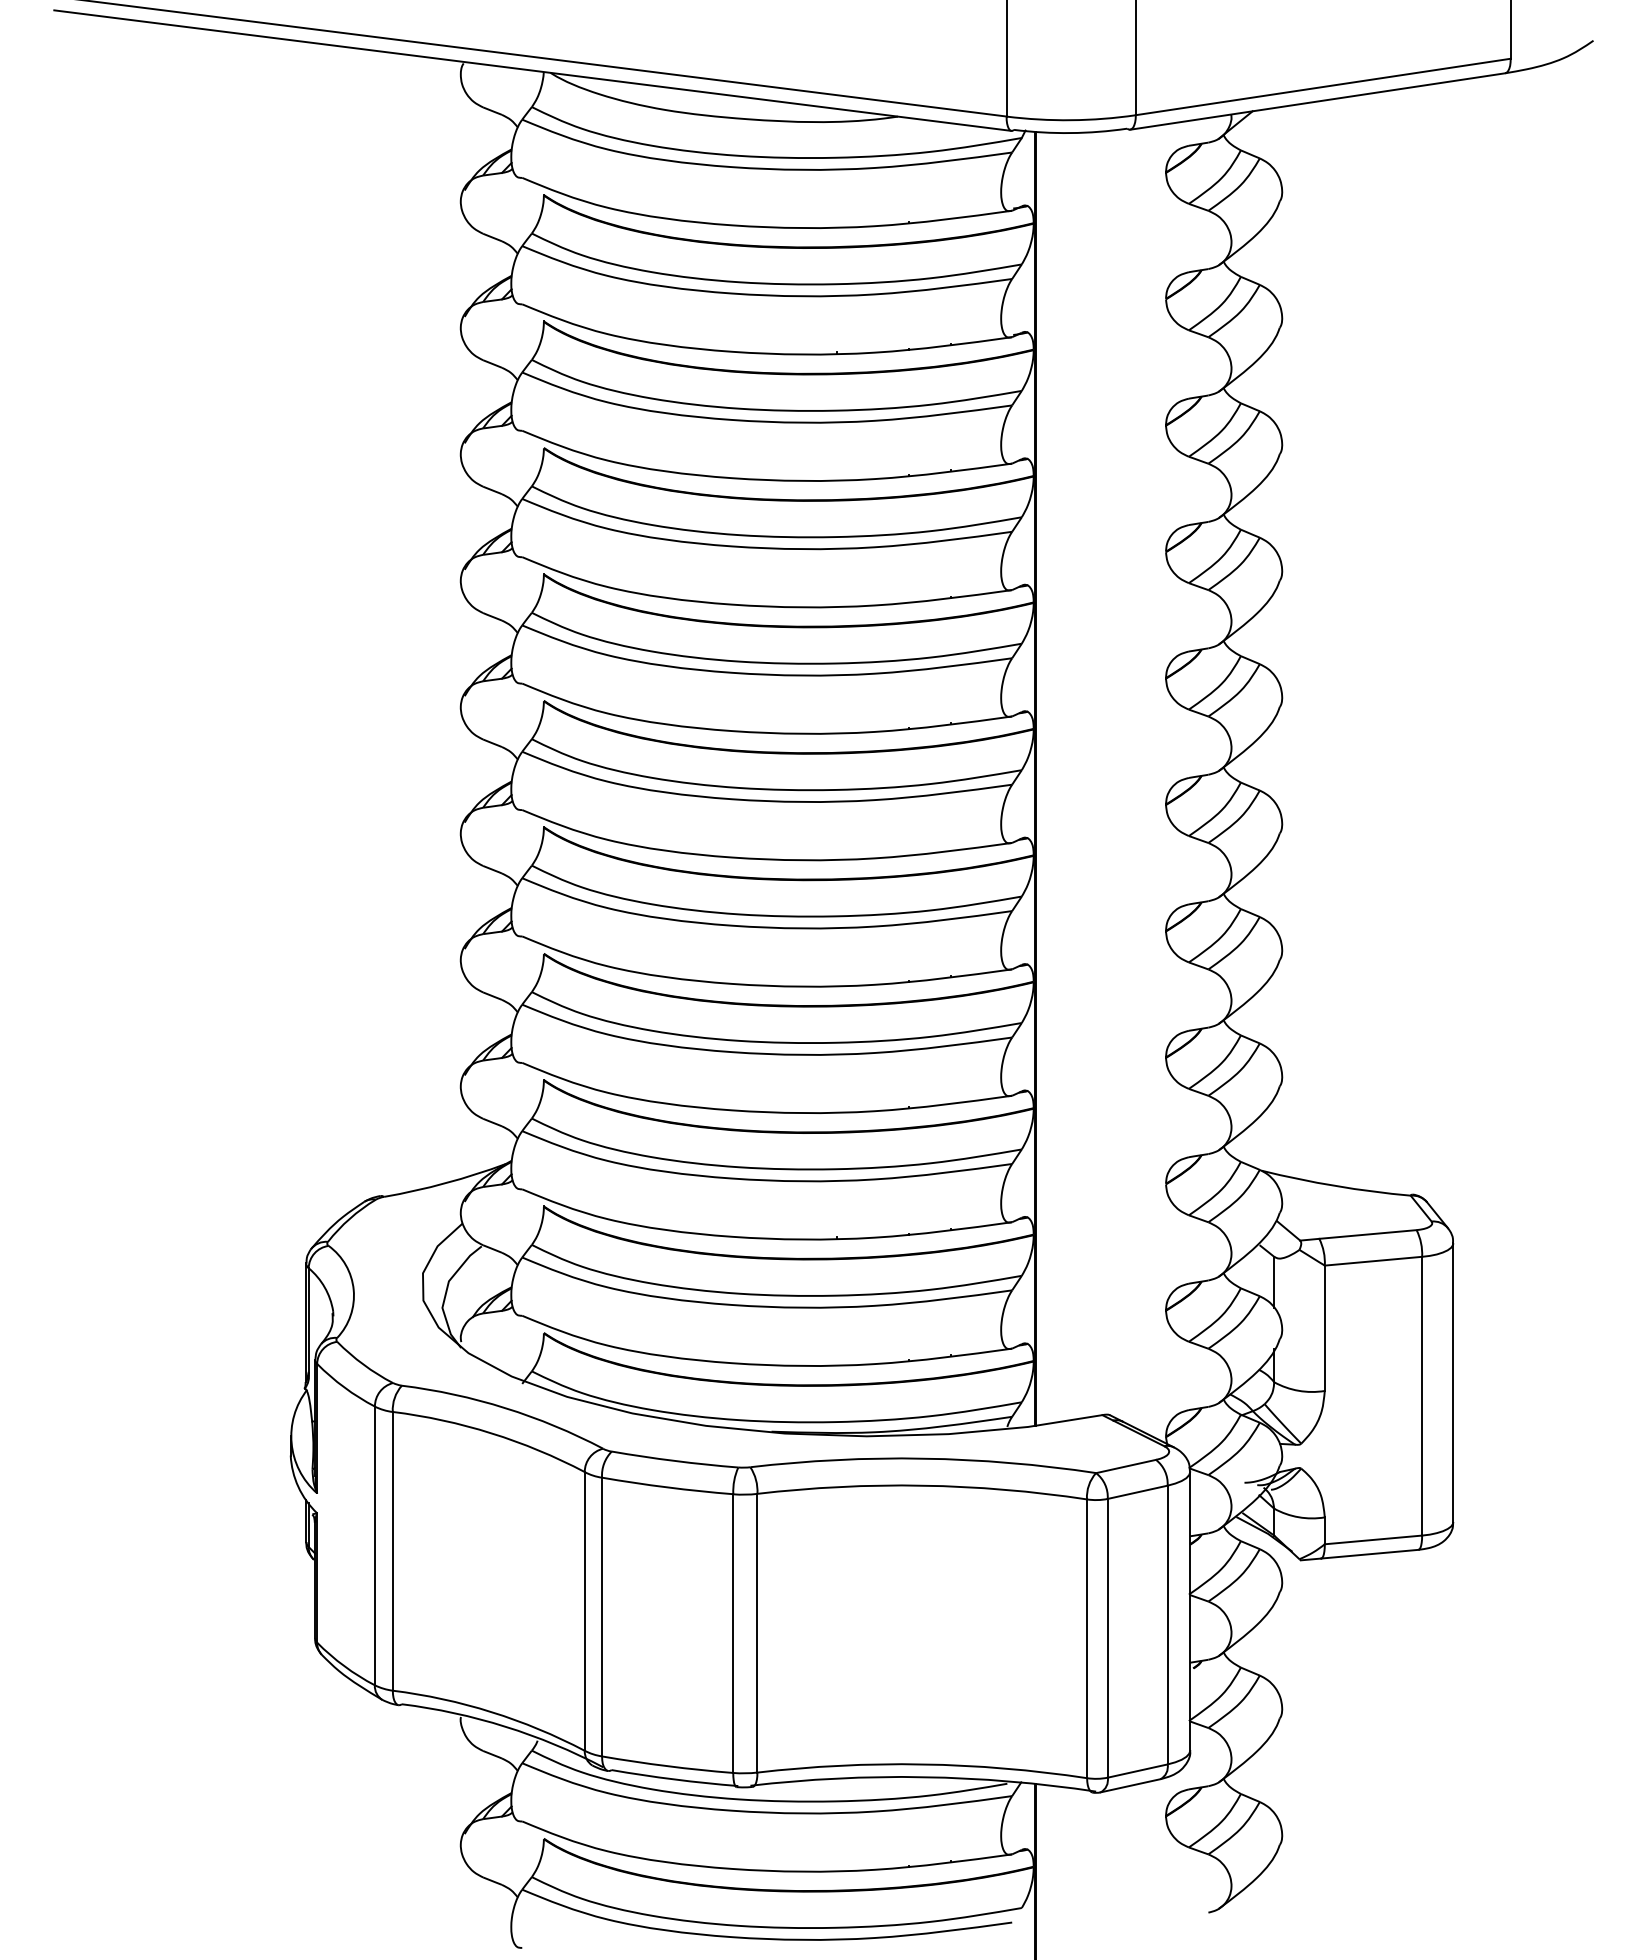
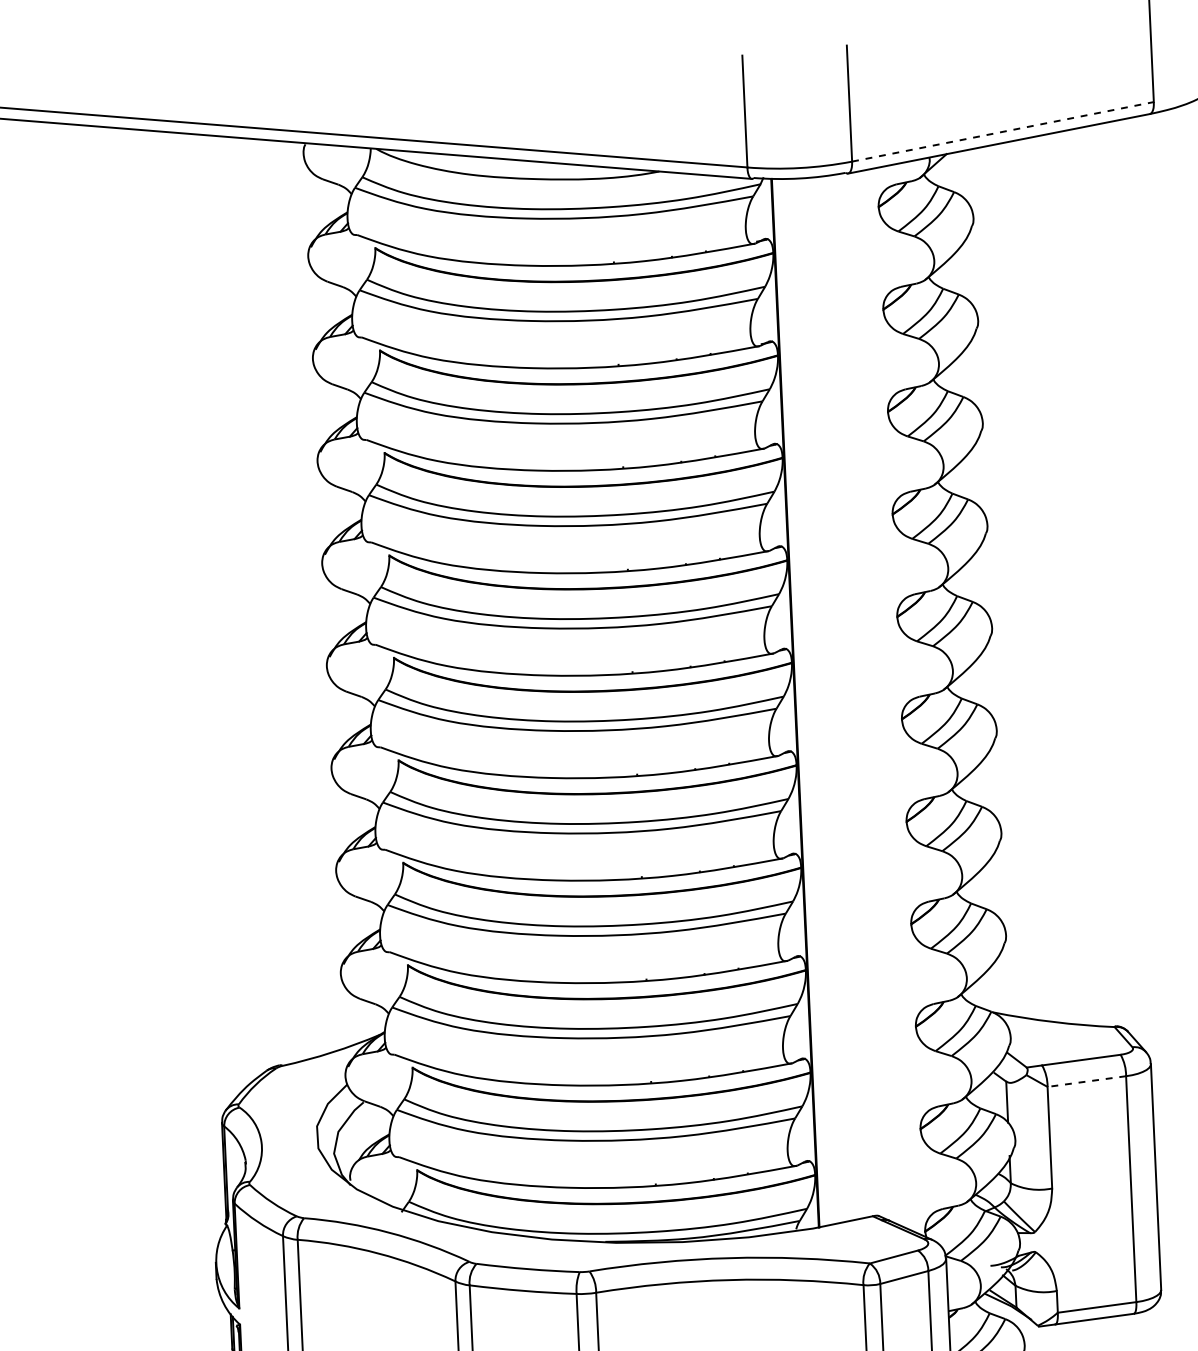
line: (1323, 86) -> (1003, 131), solid -> dashed
line: (1373, 1261) -> (1086, 1081), solid -> dashed

